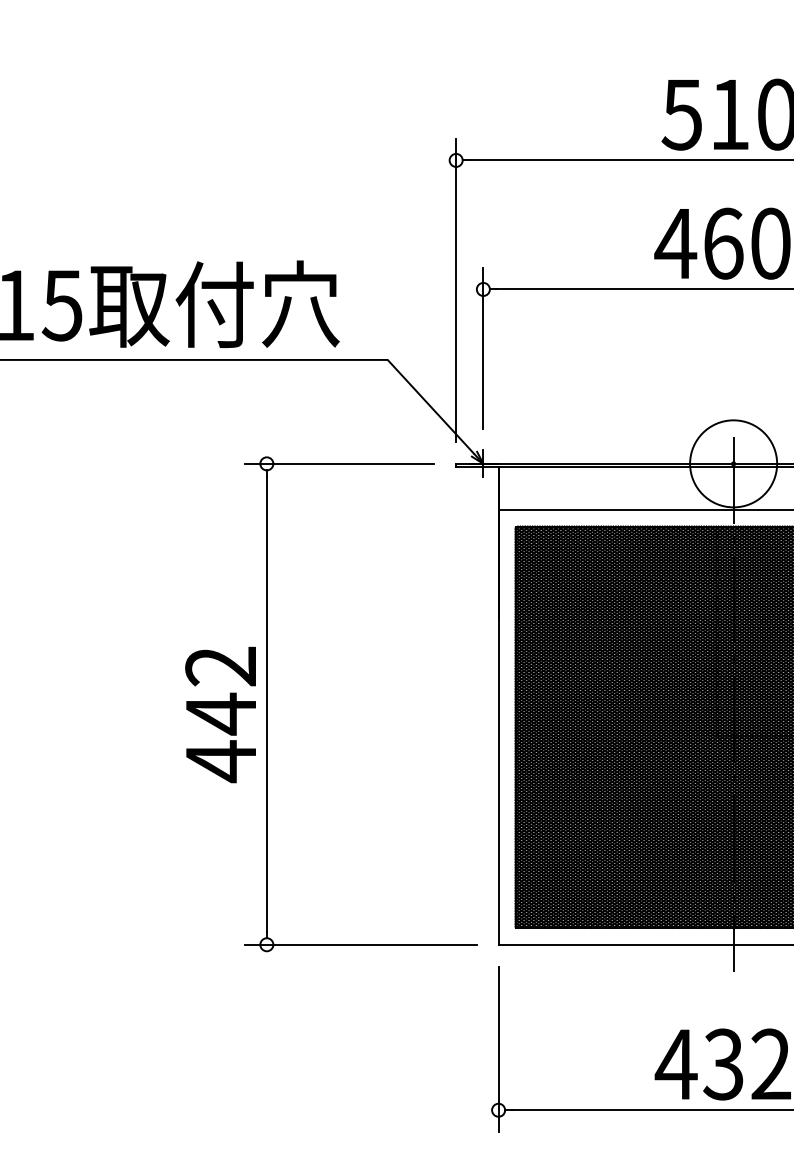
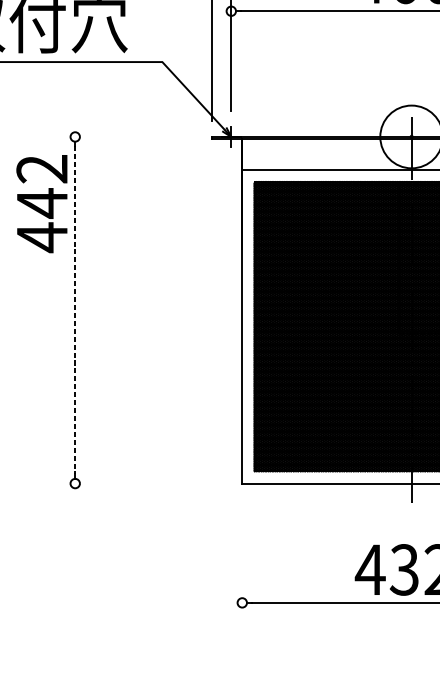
line: (339, 463) -> (127, 136), removed
line: (266, 704) -> (74, 310), solid -> dashed
text: (220, 714) -> (41, 203), moved
line: (360, 944) -> (142, 483), removed
line: (498, 1049) -> (242, 559), removed

